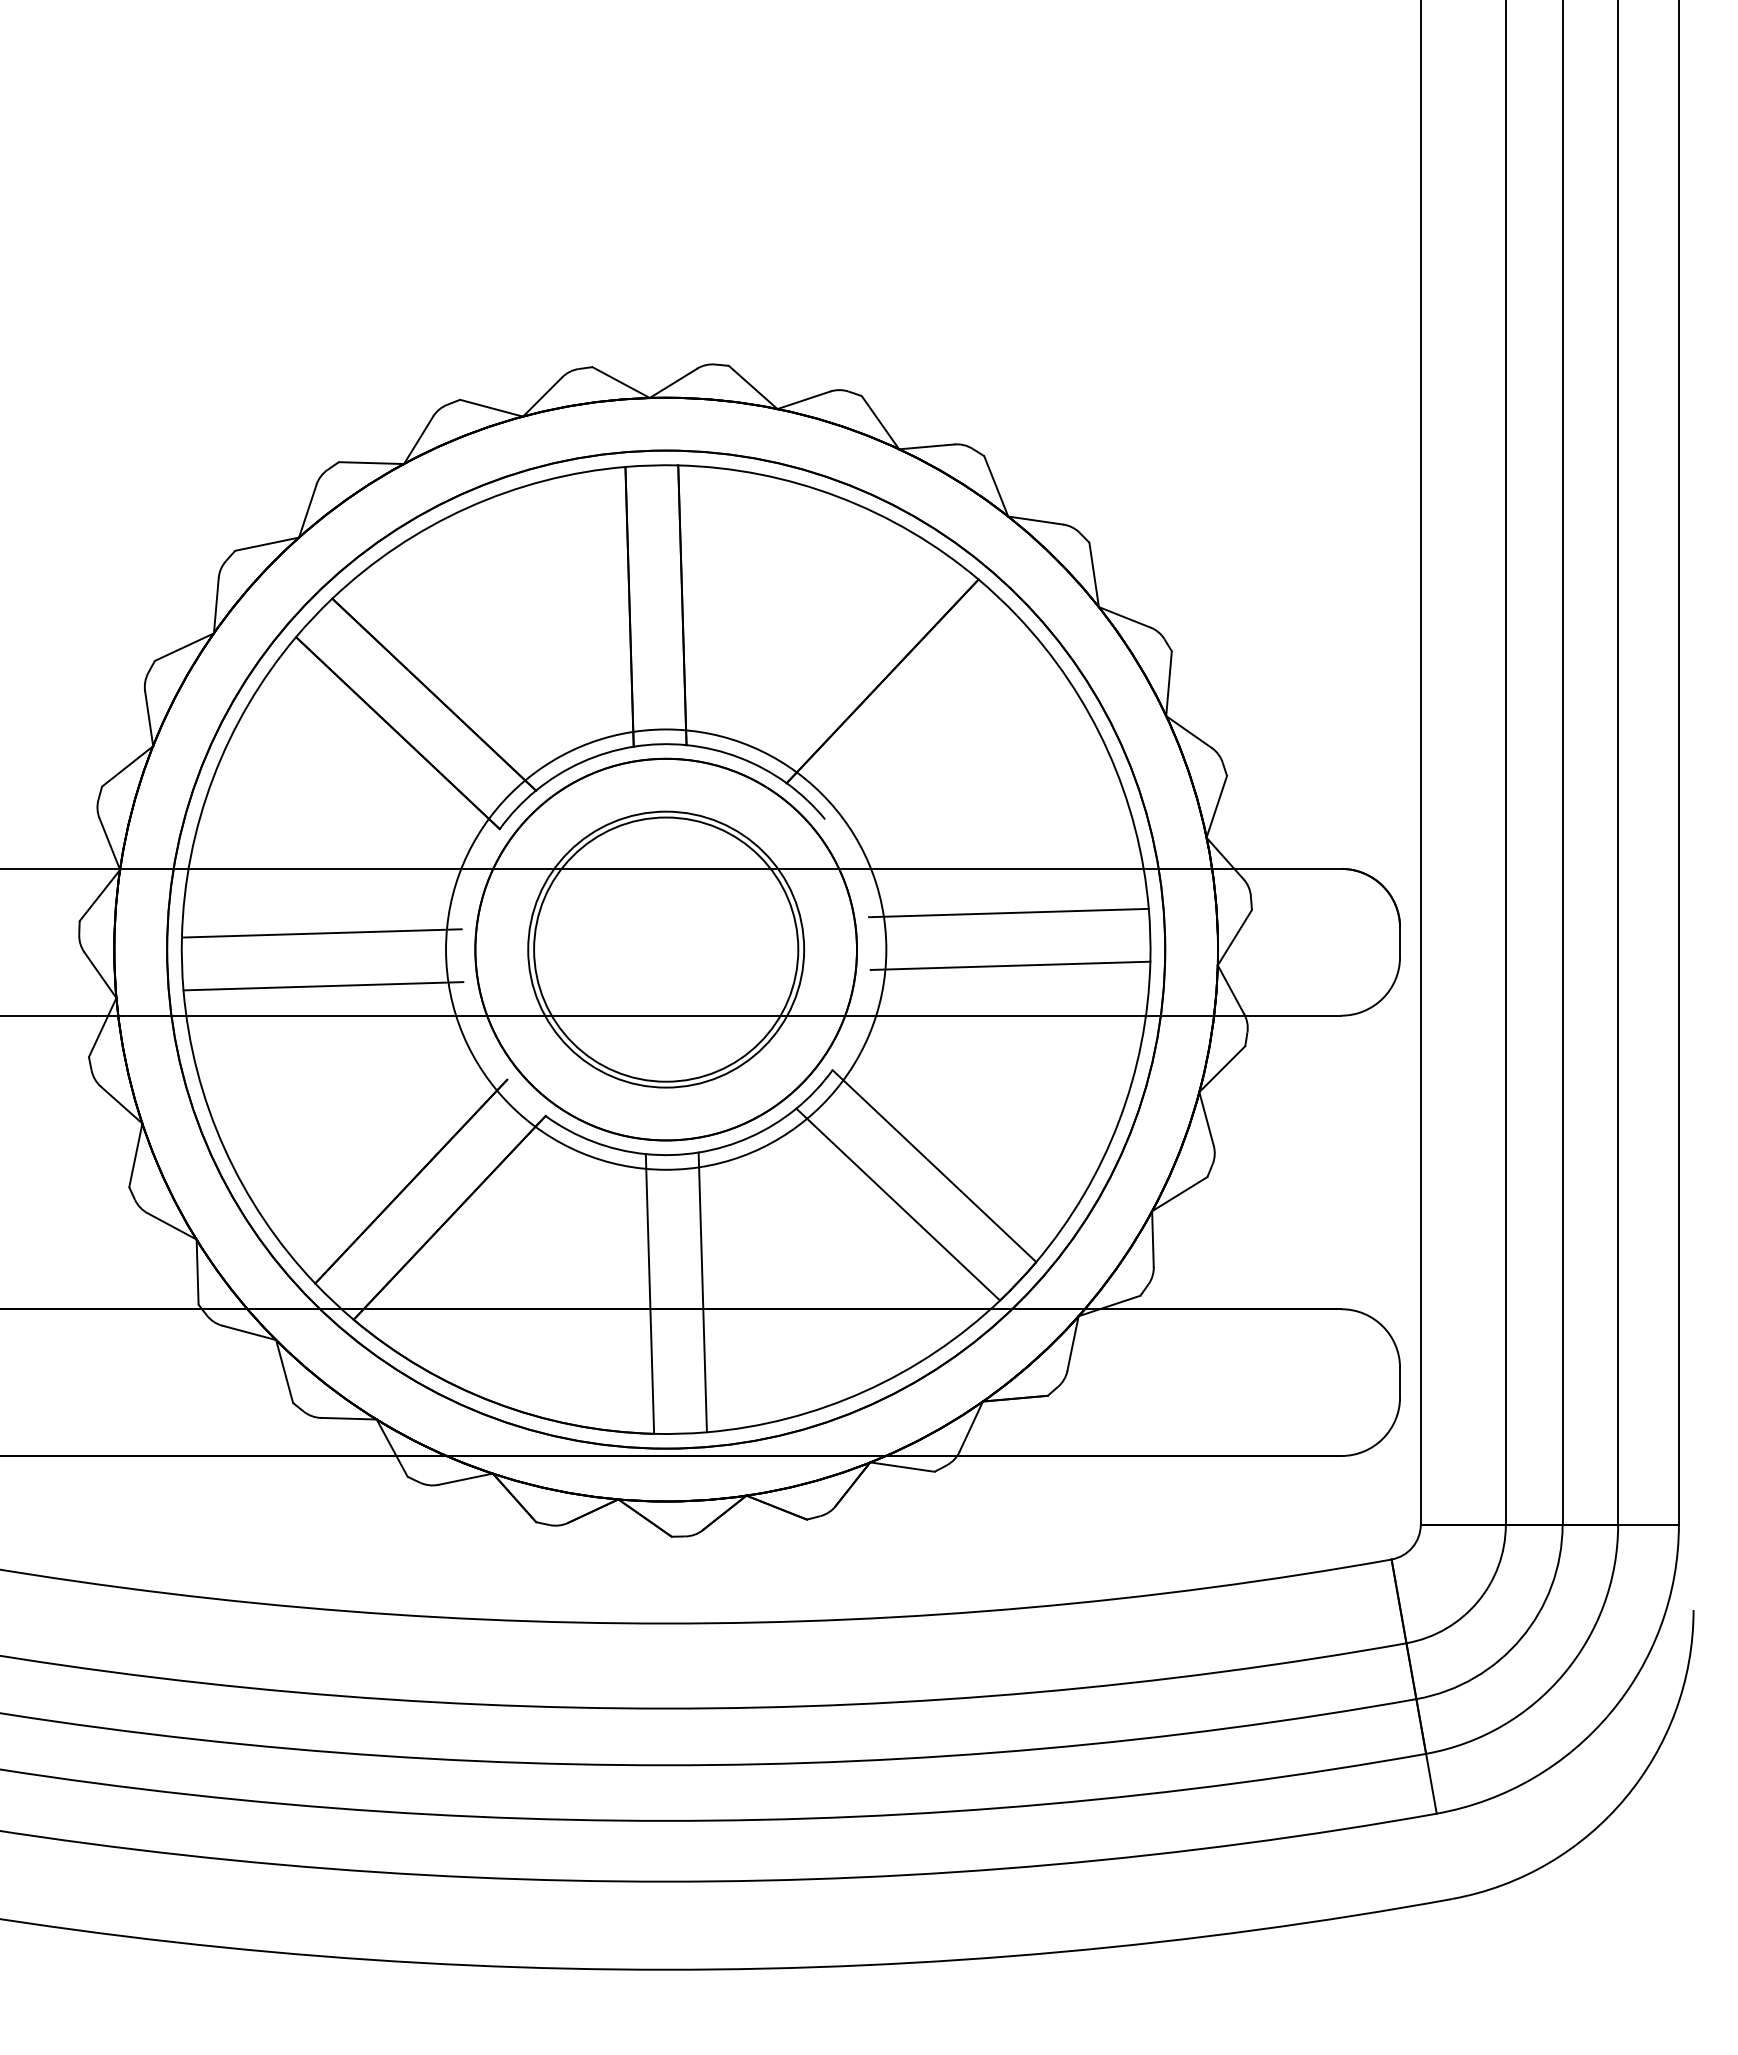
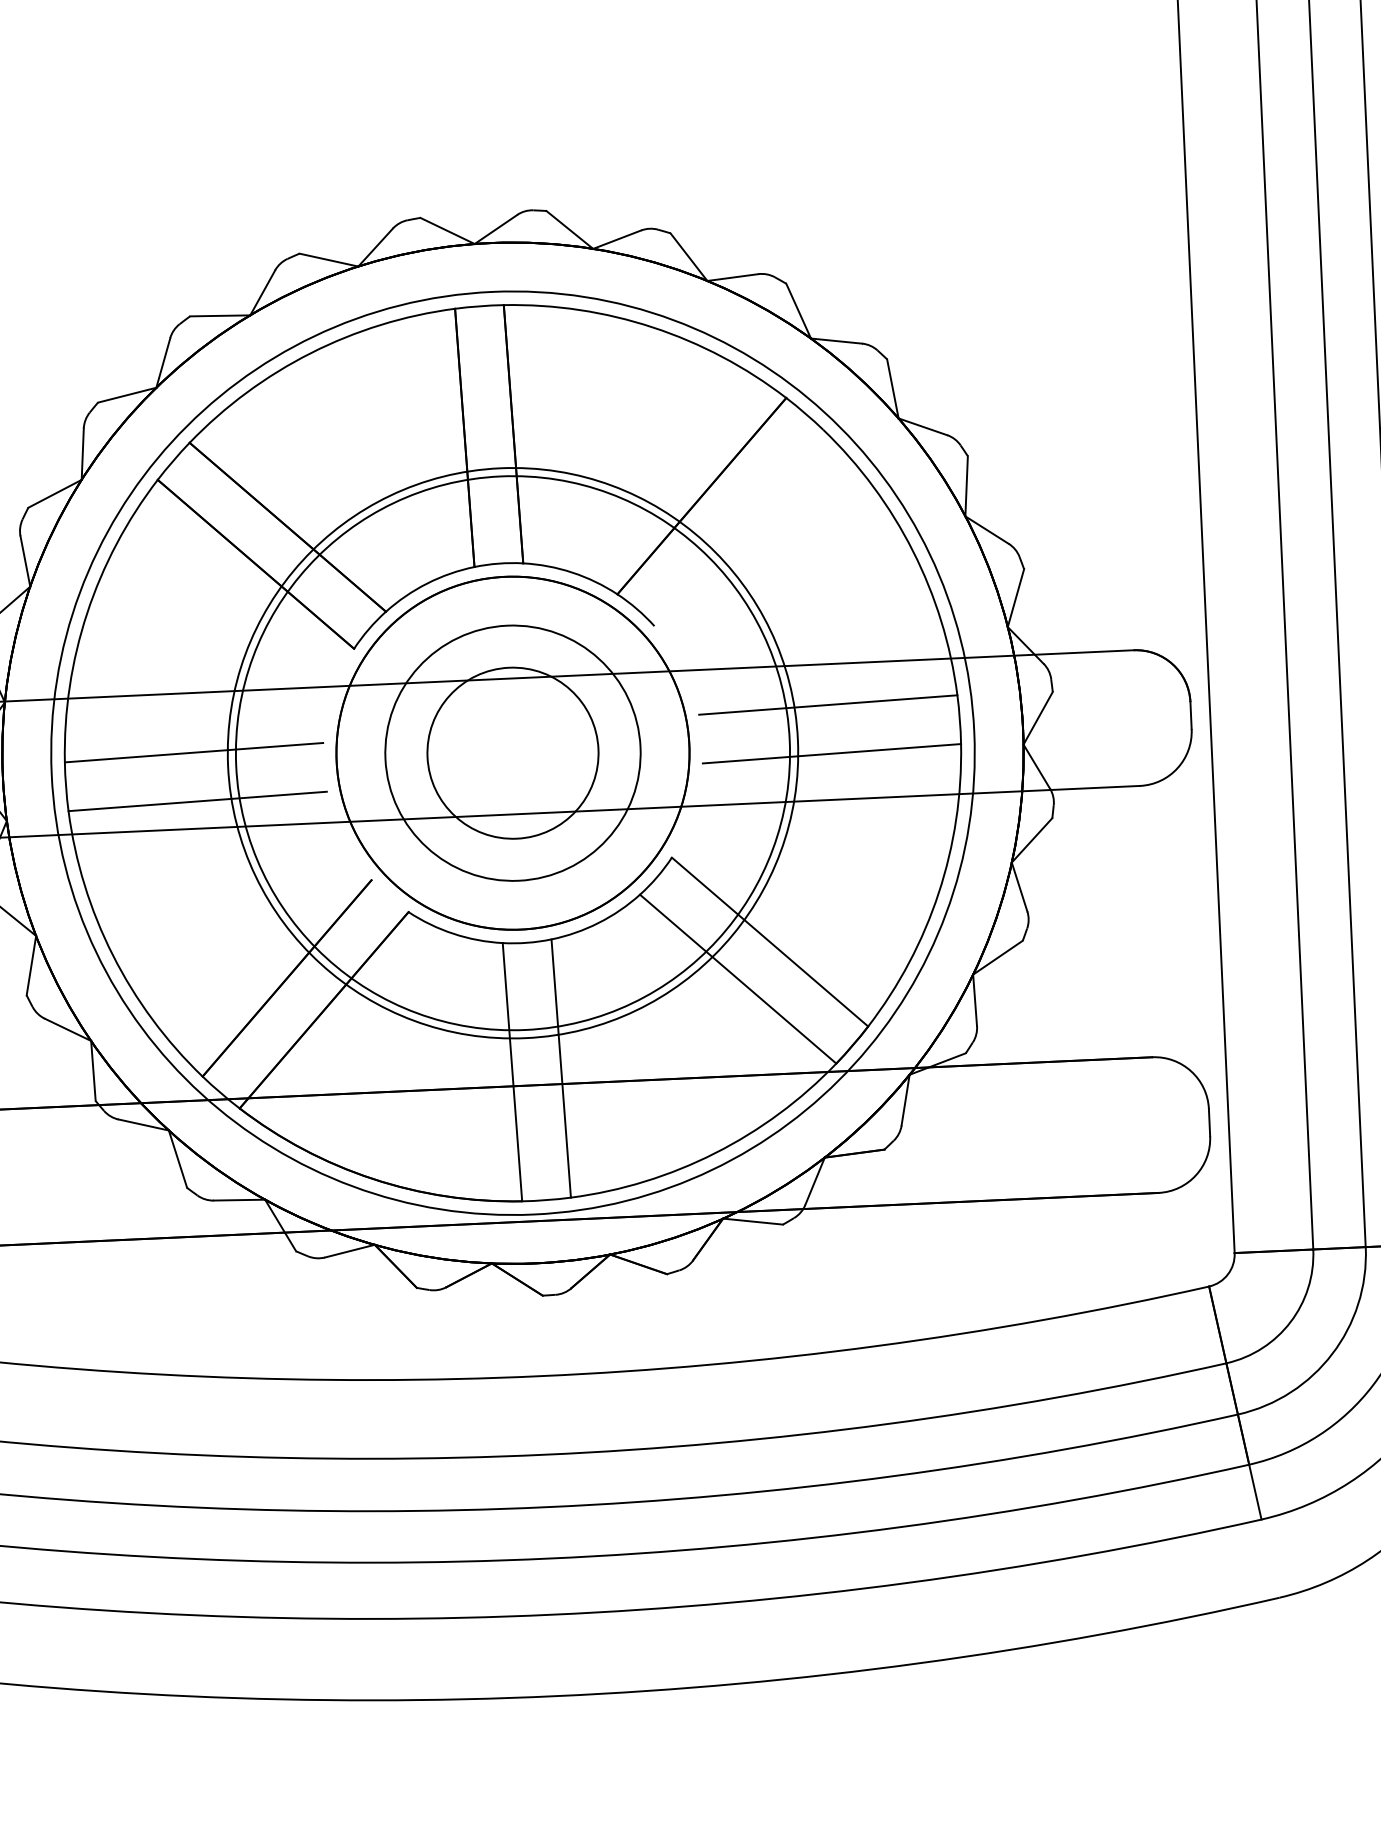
circle: (666, 949) -> (513, 753), size x0.6
circle: (666, 949) -> (513, 753), size x0.7
circle: (666, 949) -> (513, 753), size x1.4

